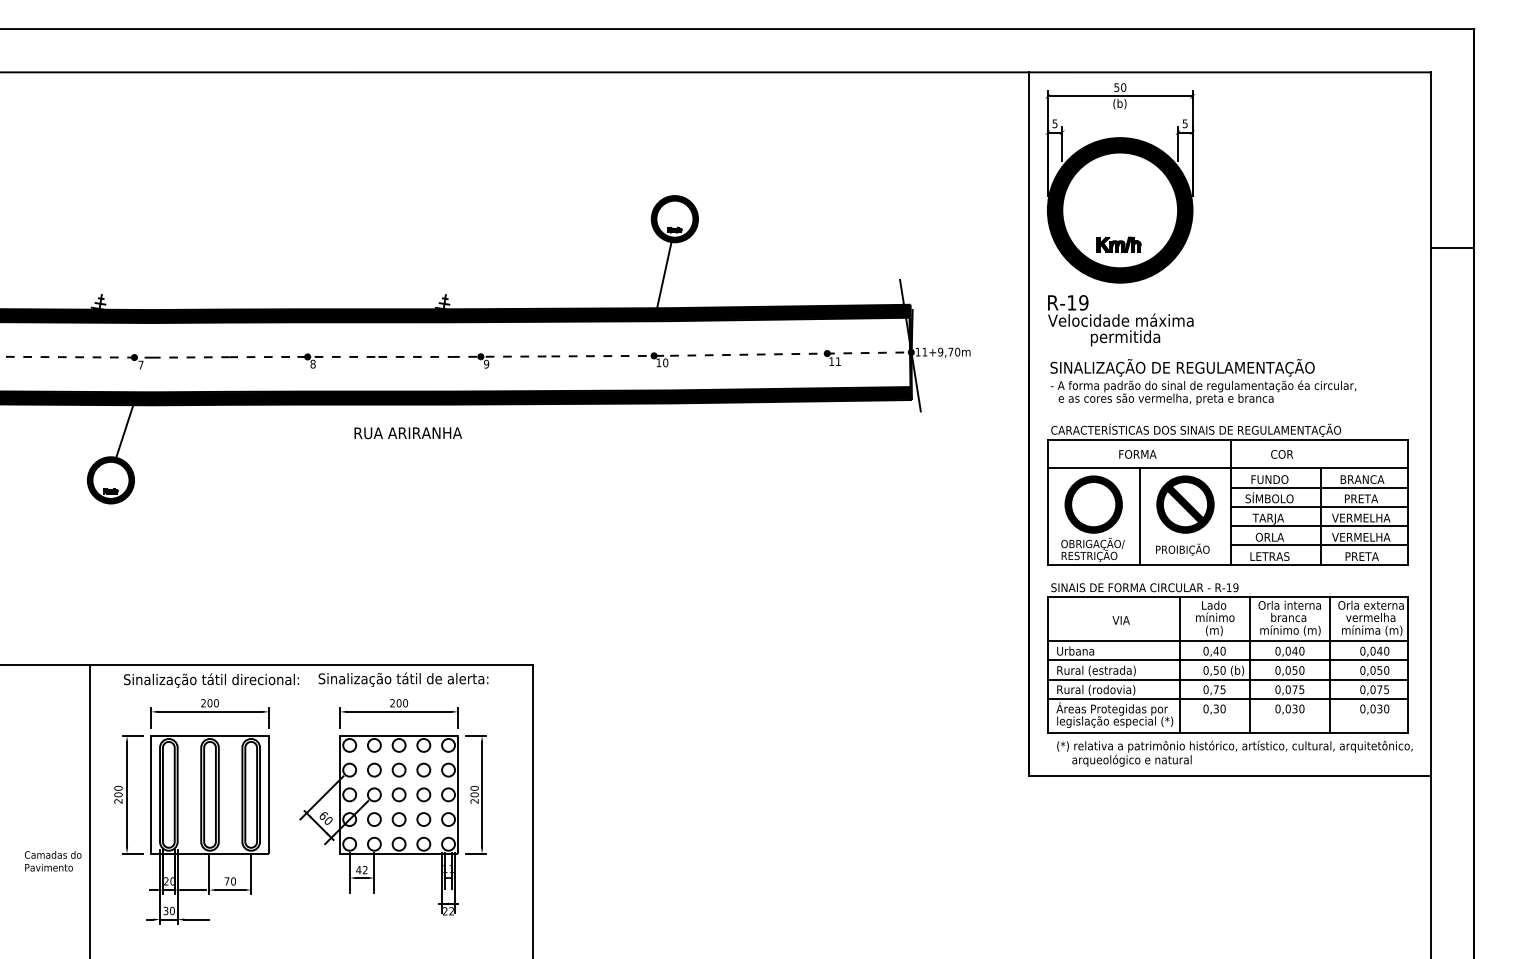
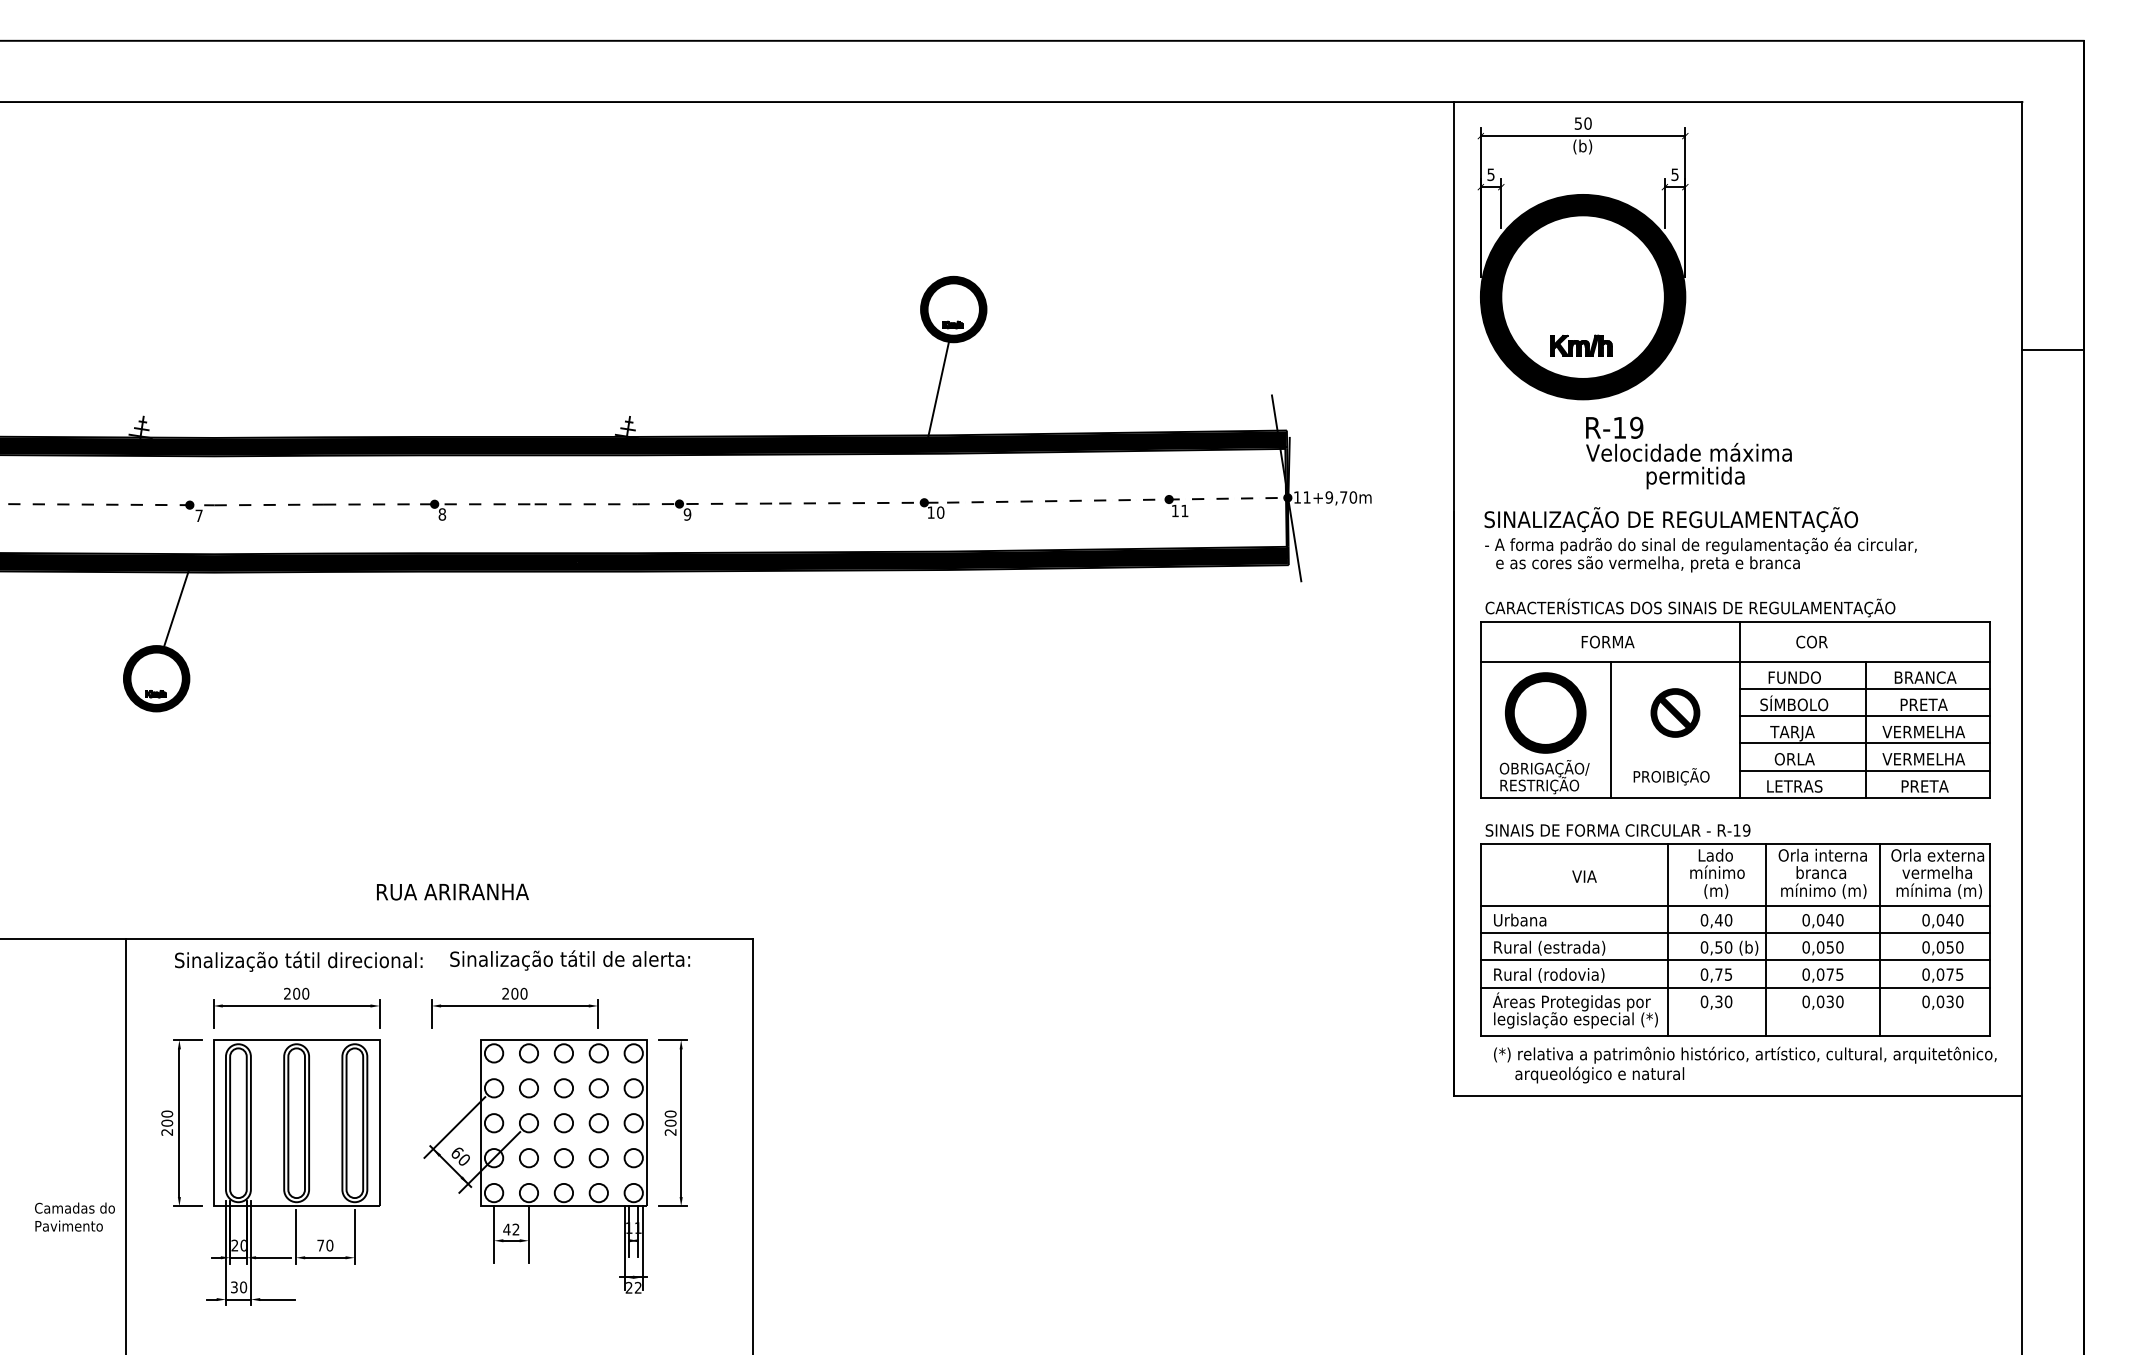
text: (1120, 320) -> (1688, 452), moved
text: (408, 432) -> (452, 891), moved
part: (1185, 504) -> (1675, 712), size x0.6
part: (398, 712) -> (514, 1007), moved

